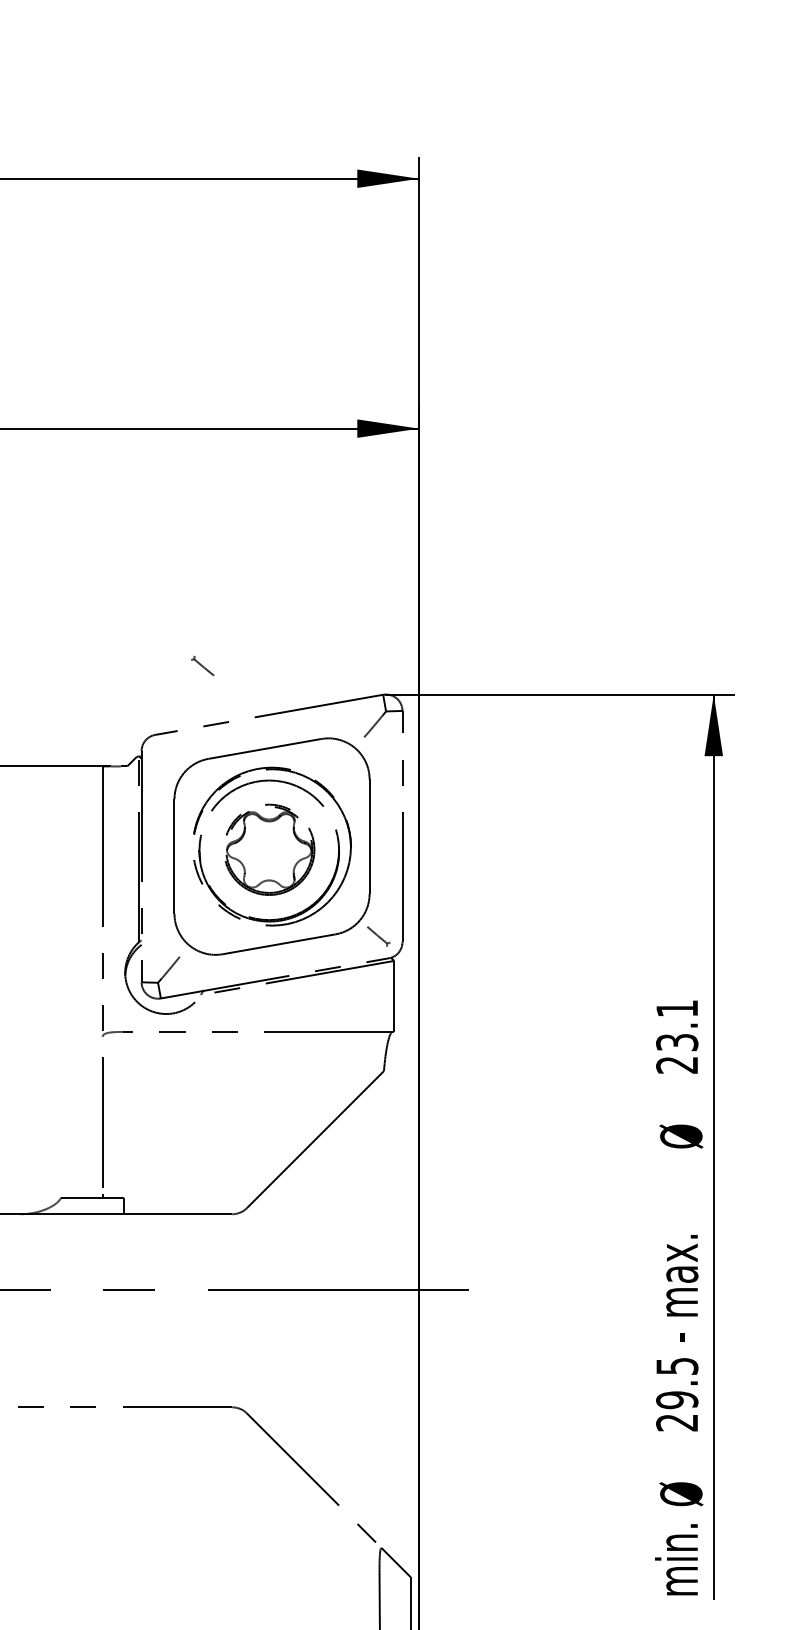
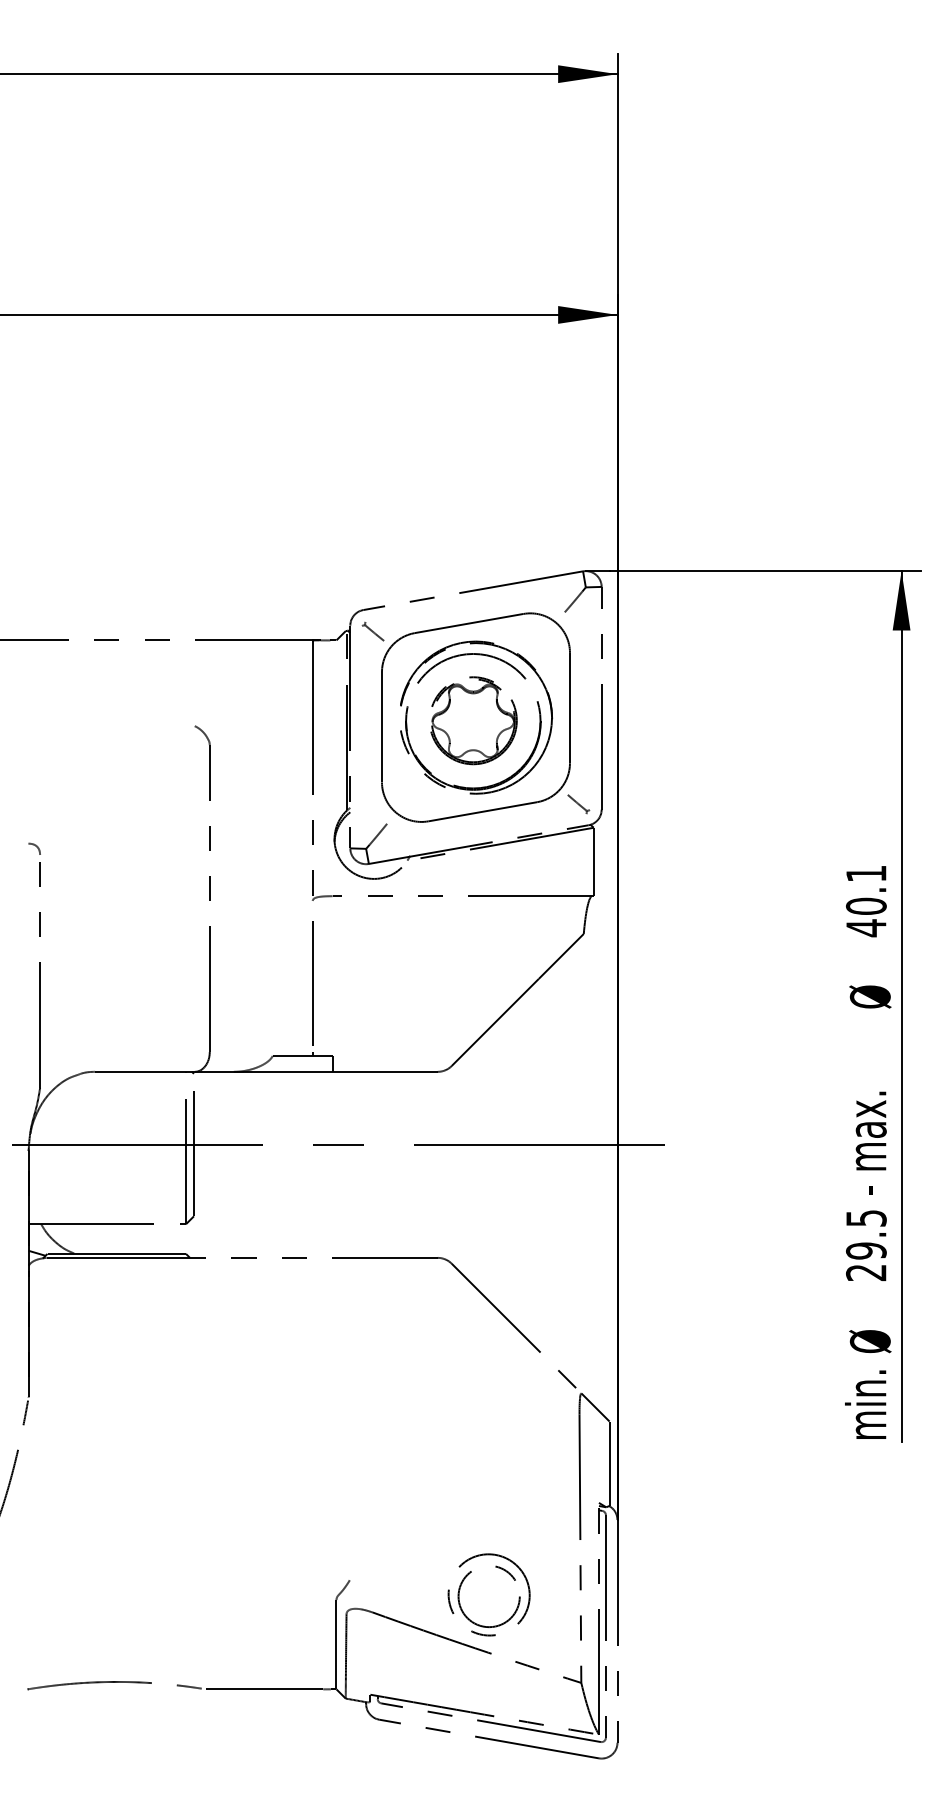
part: (202, 665) -> (372, 631), moved
text: (677, 1054) -> (866, 917), 23.1 -> 40.1

